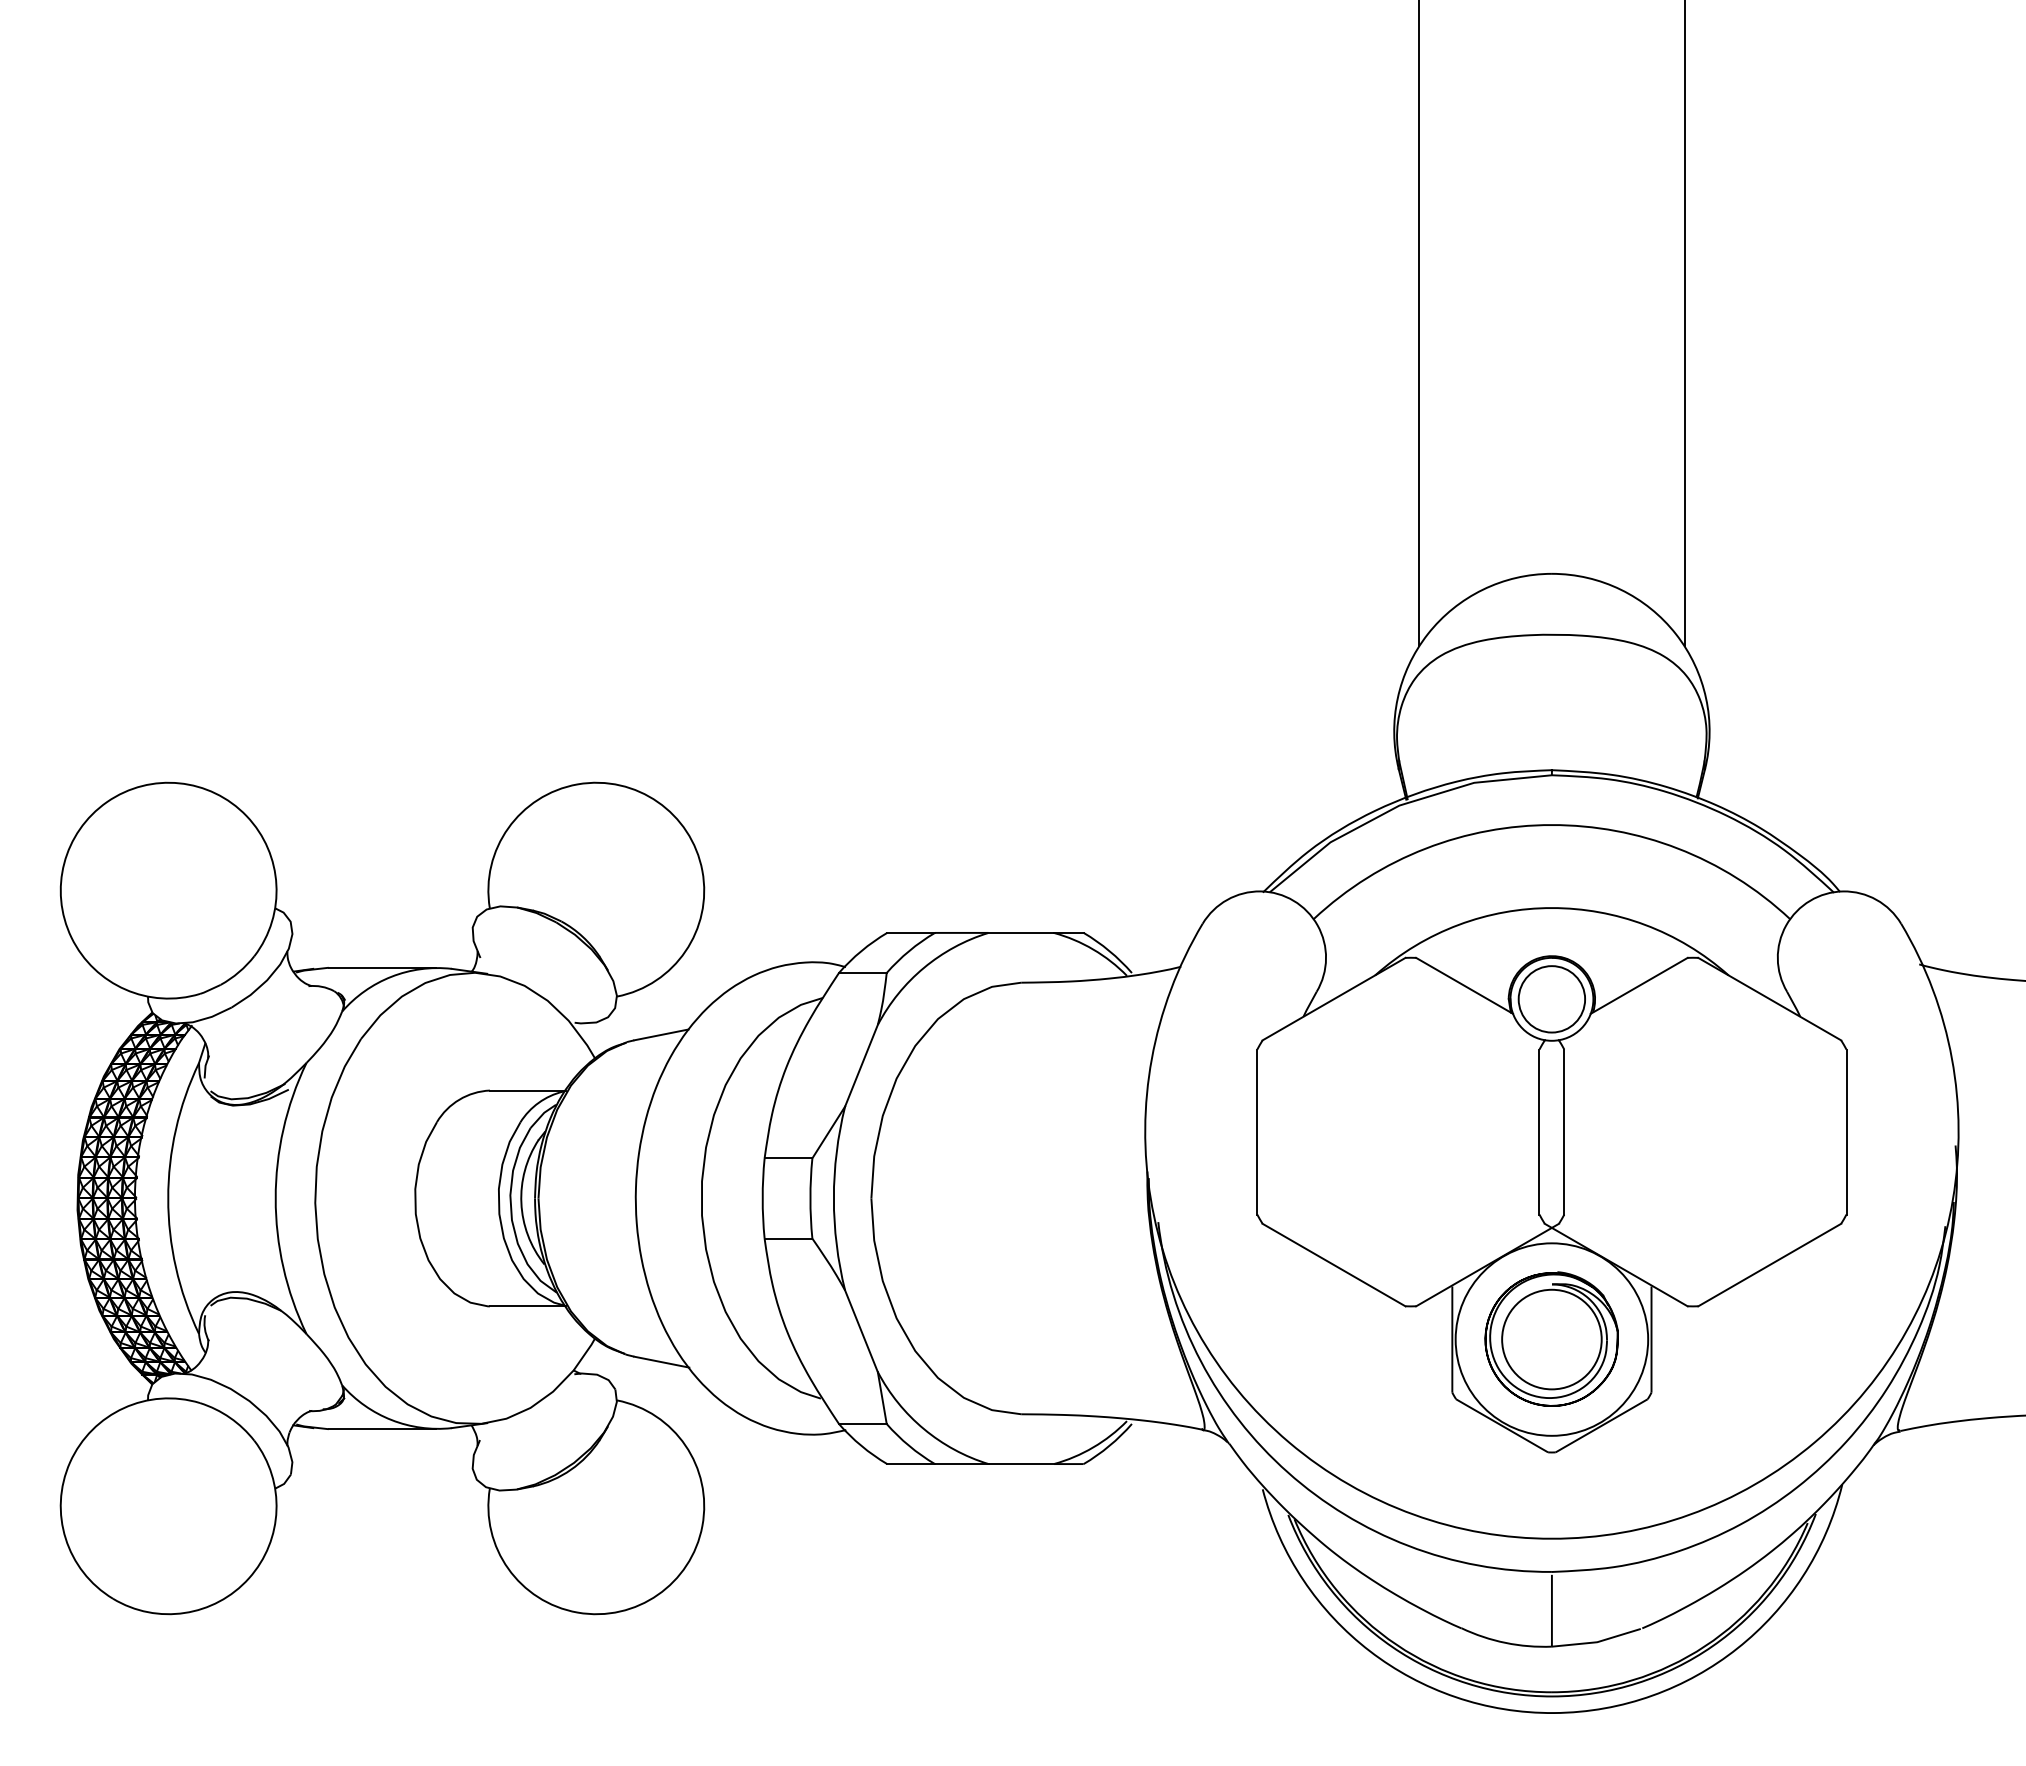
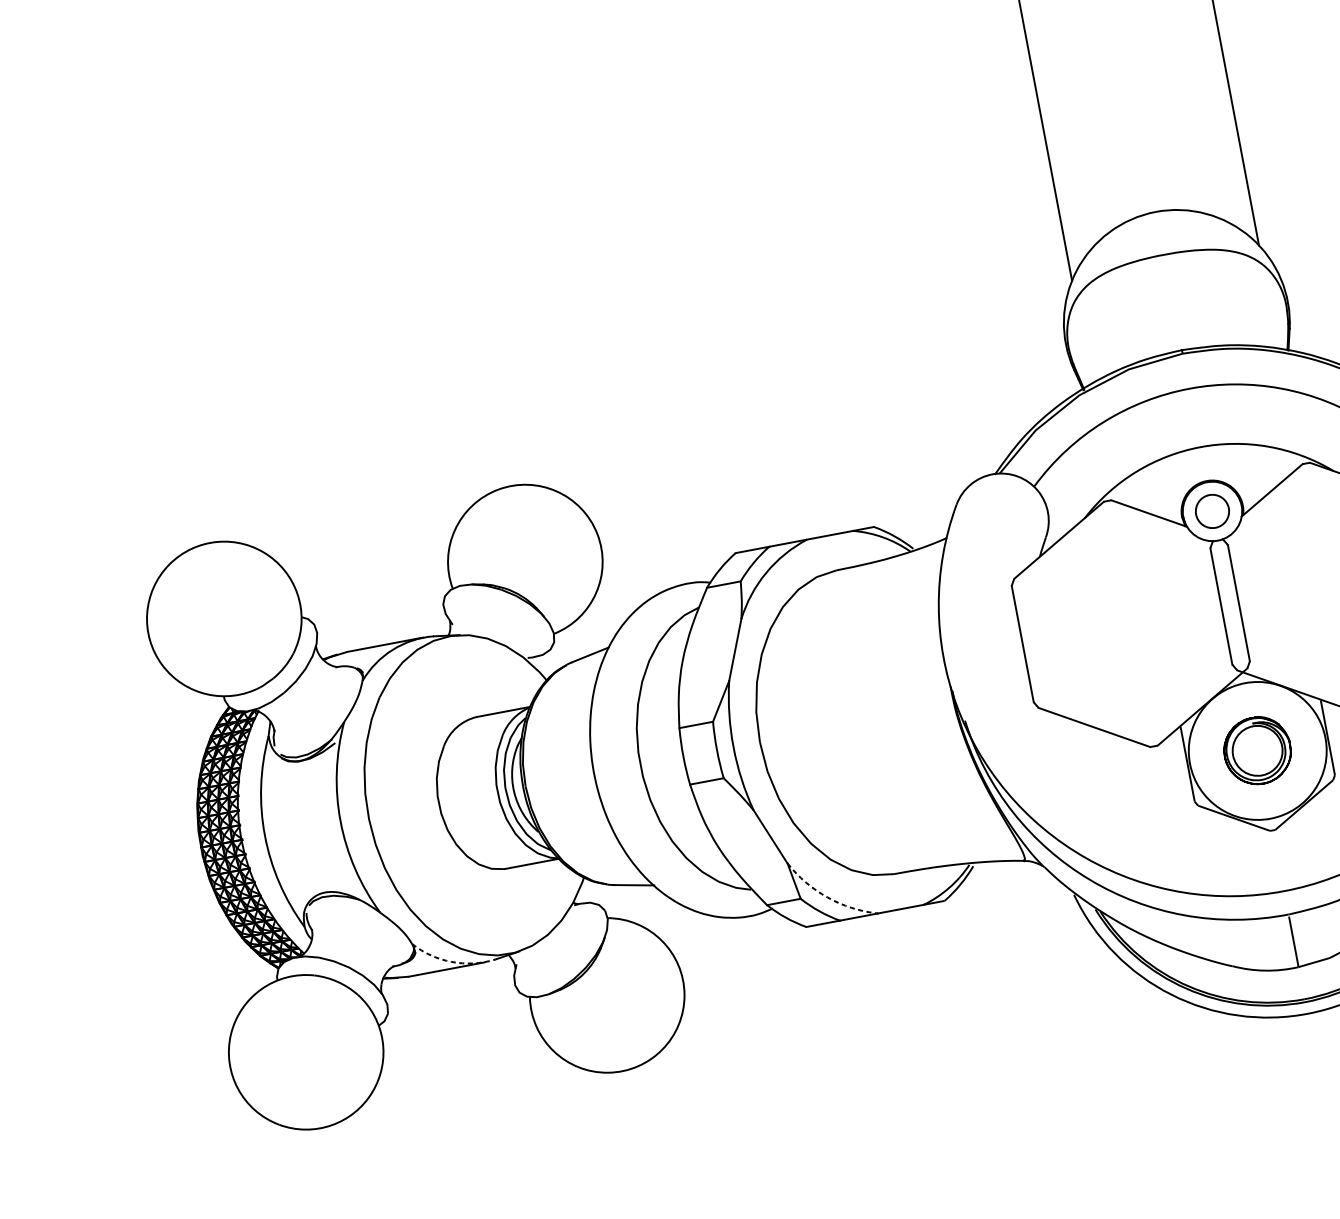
circle: (1551, 999) -> (1212, 511), size x0.7
part: (1551, 1338) -> (1257, 750), size x0.7
arc: (391, 1420) -> (451, 962), solid -> dashed
arc: (924, 1429) -> (828, 897), solid -> dashed

